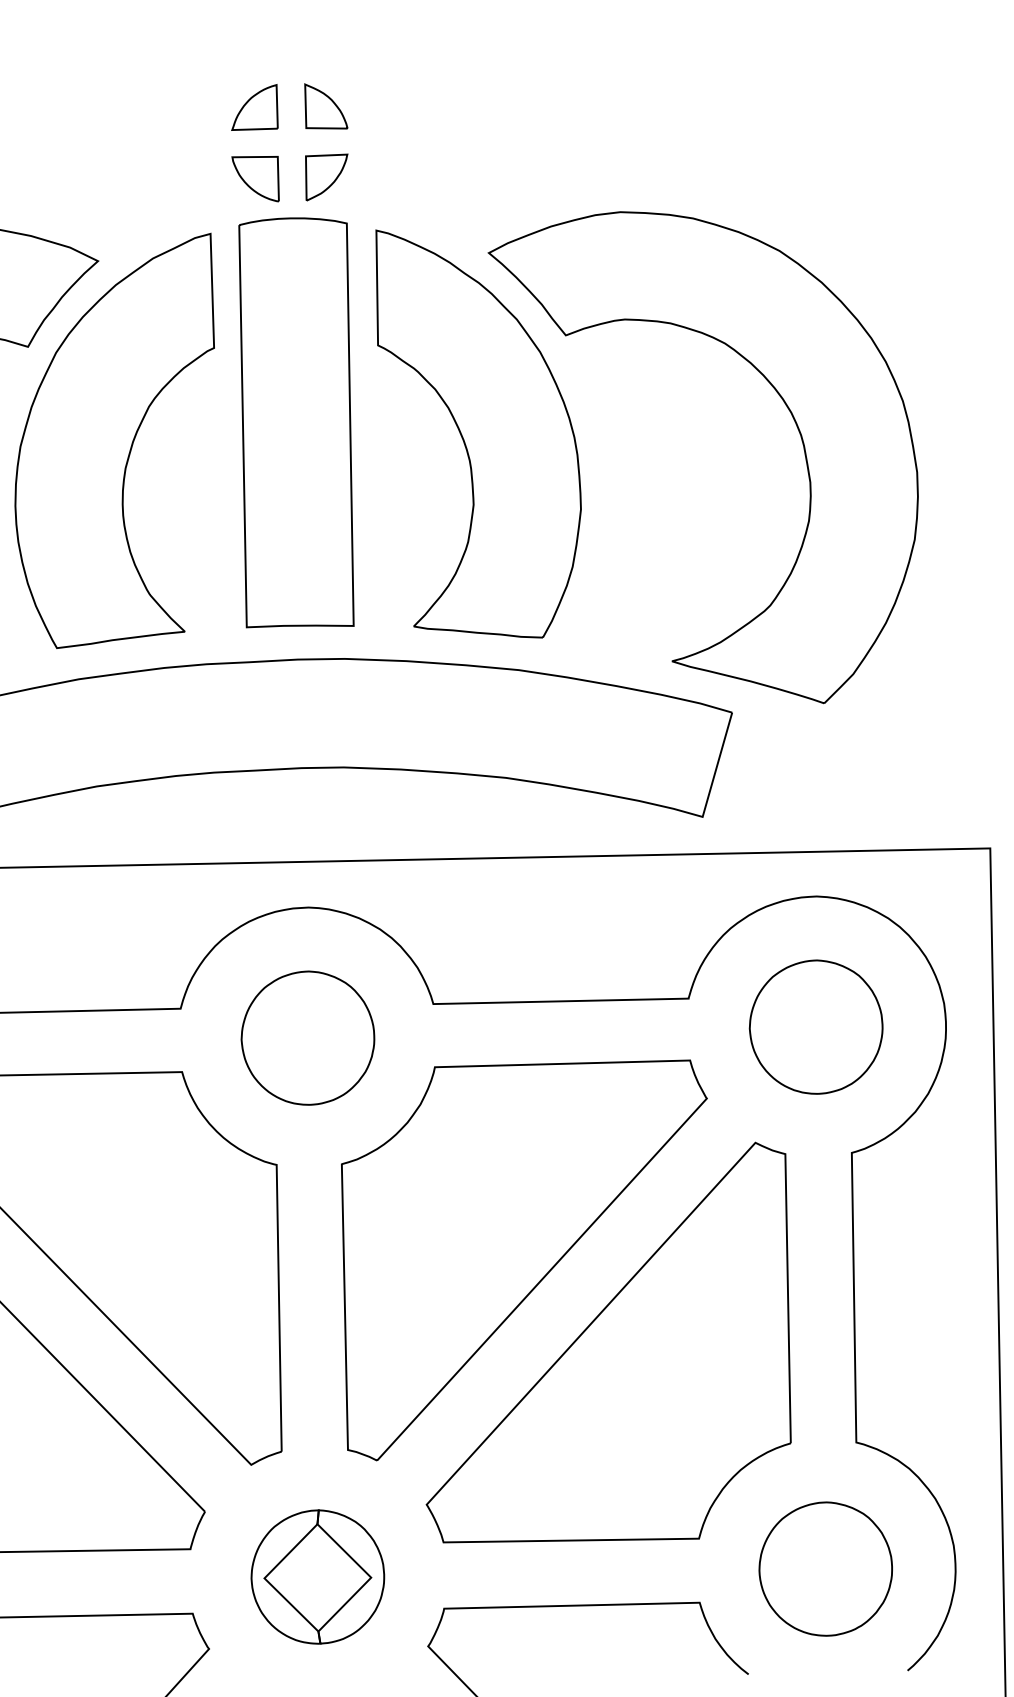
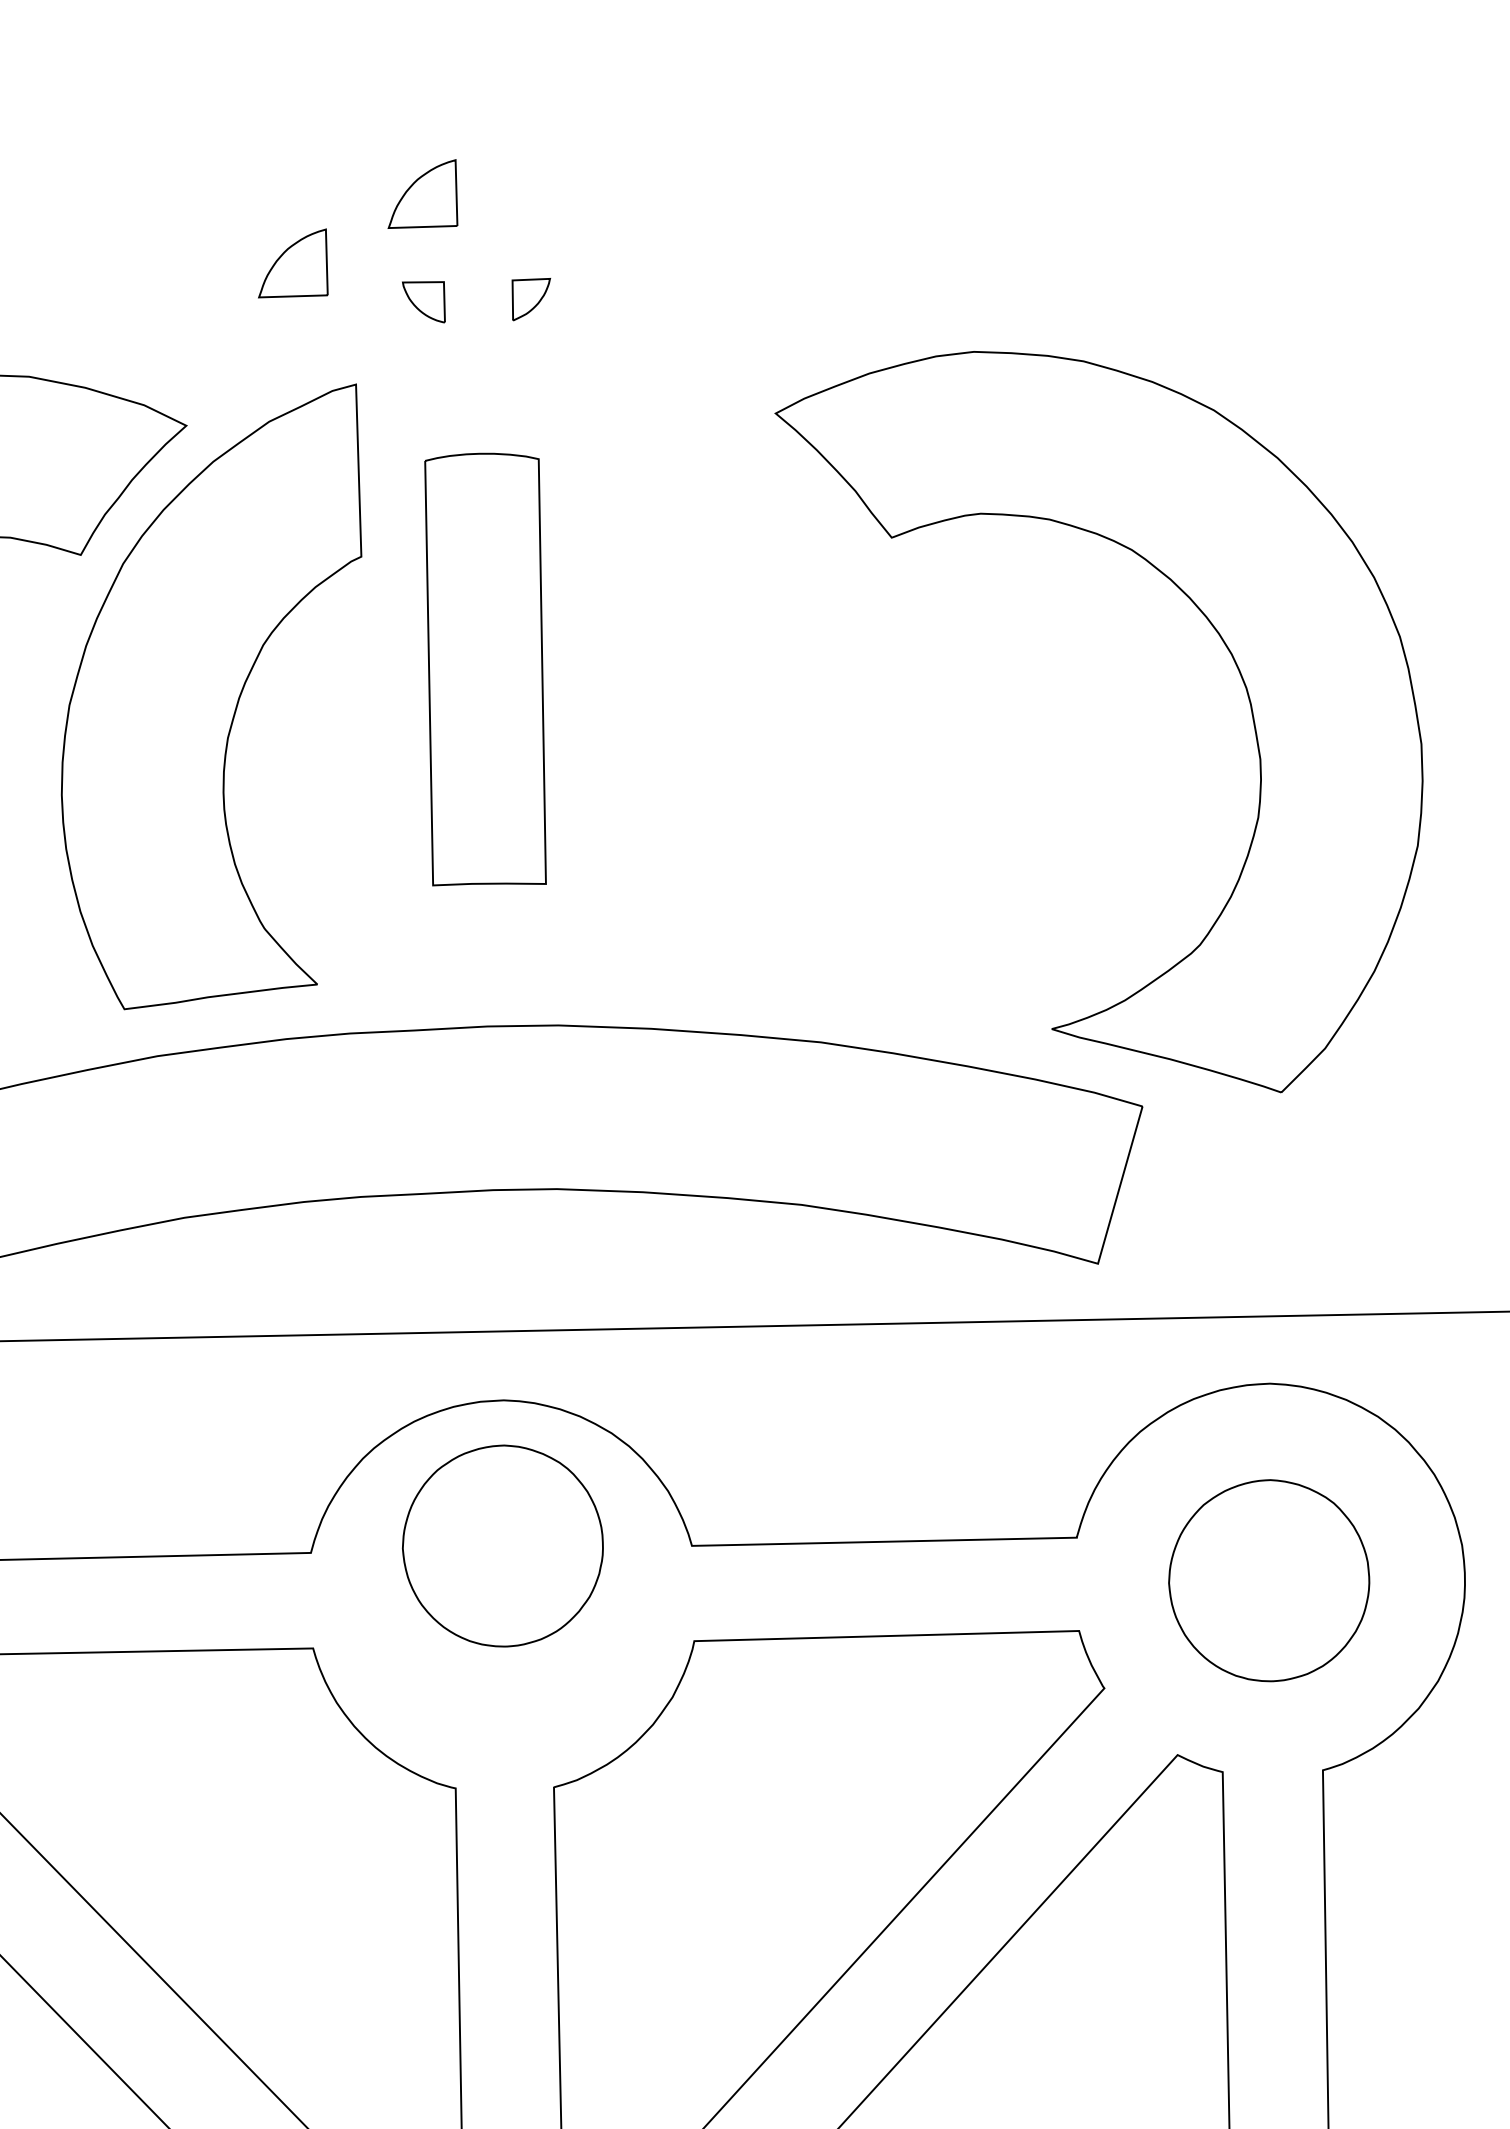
part: (326, 106) -> (530, 192), removed
part: (168, 153) -> (292, 263), added
part: (326, 177) -> (530, 299), size x0.6
part: (255, 179) -> (423, 302), size x0.6
part: (296, 422) -> (485, 669), size x0.7
part: (478, 433) -> (760, 685), removed
part: (307, 1037) -> (502, 1545), moved

